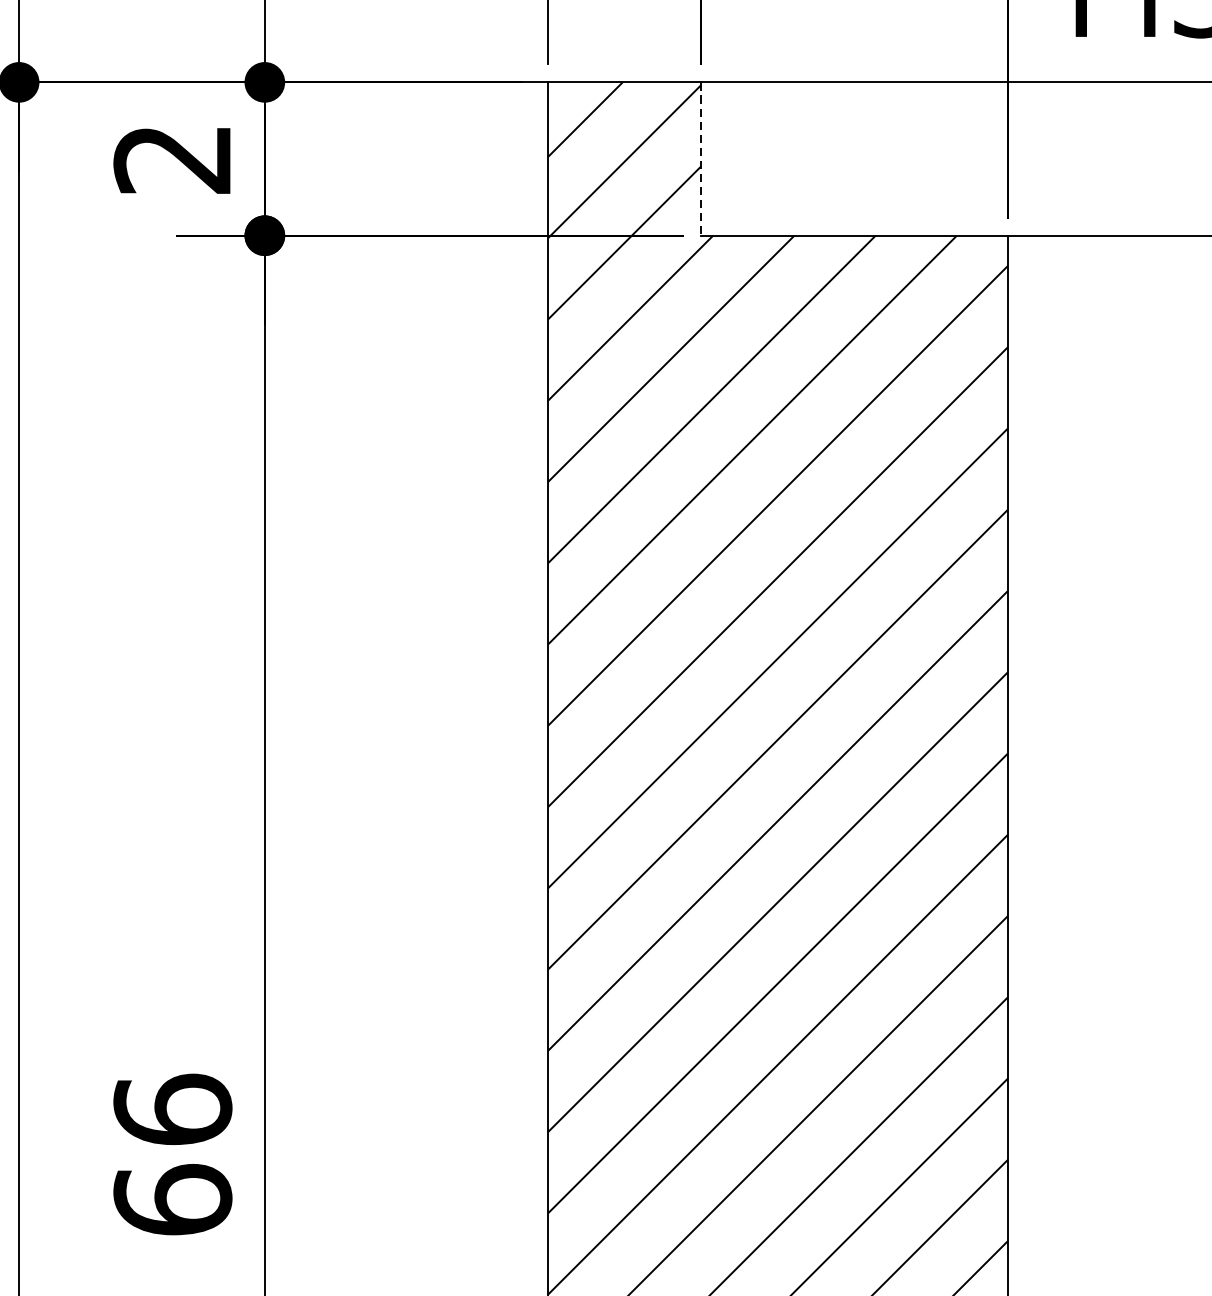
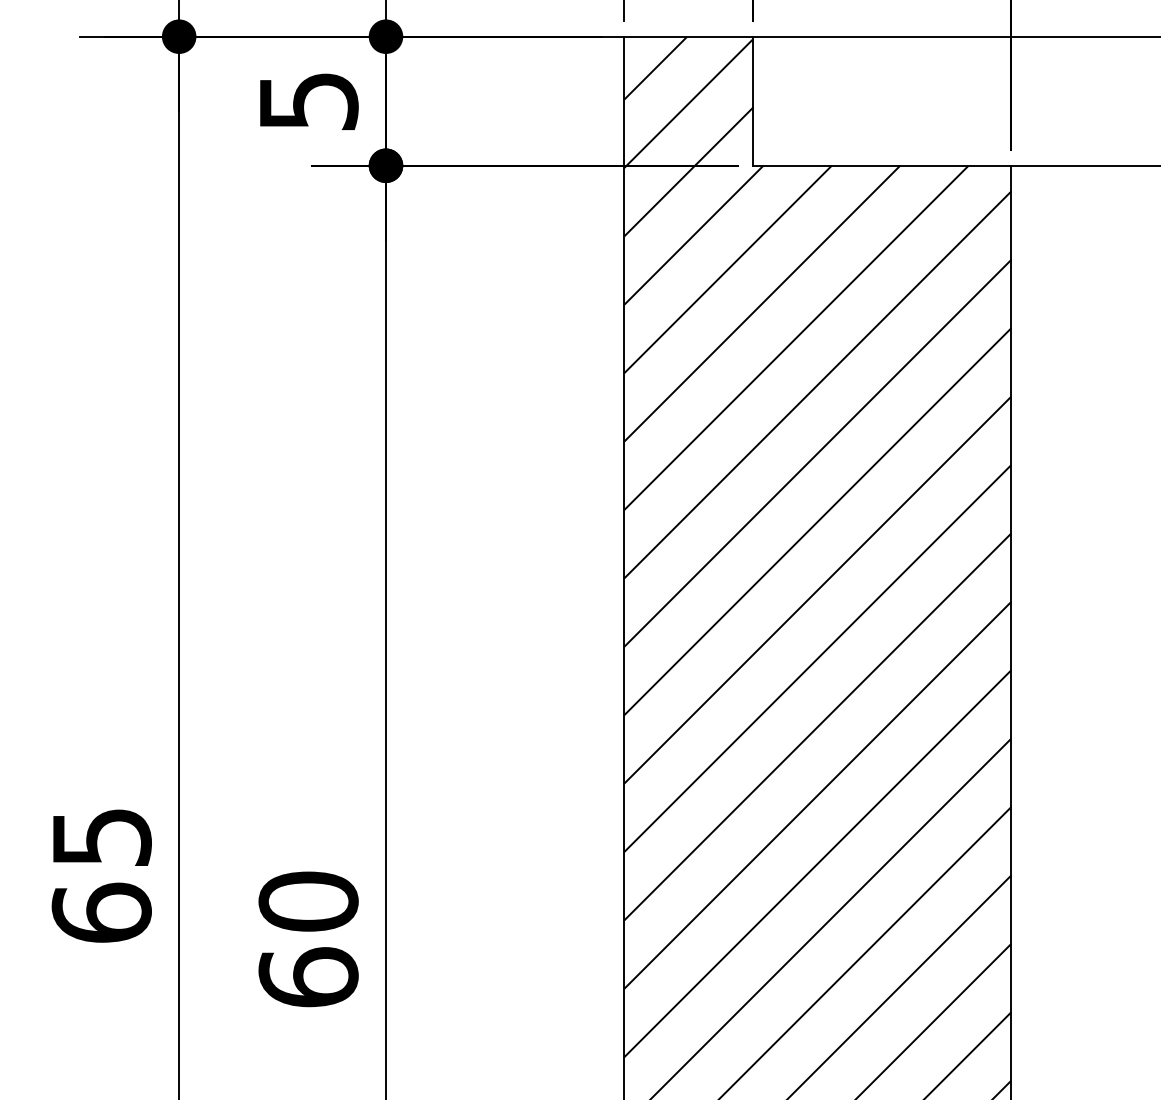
text: (172, 159) -> (308, 101), 2 -> 5
line: (701, 159) -> (753, 101), dashed -> solid
text: (172, 1109) -> (308, 901), 66 -> 60

